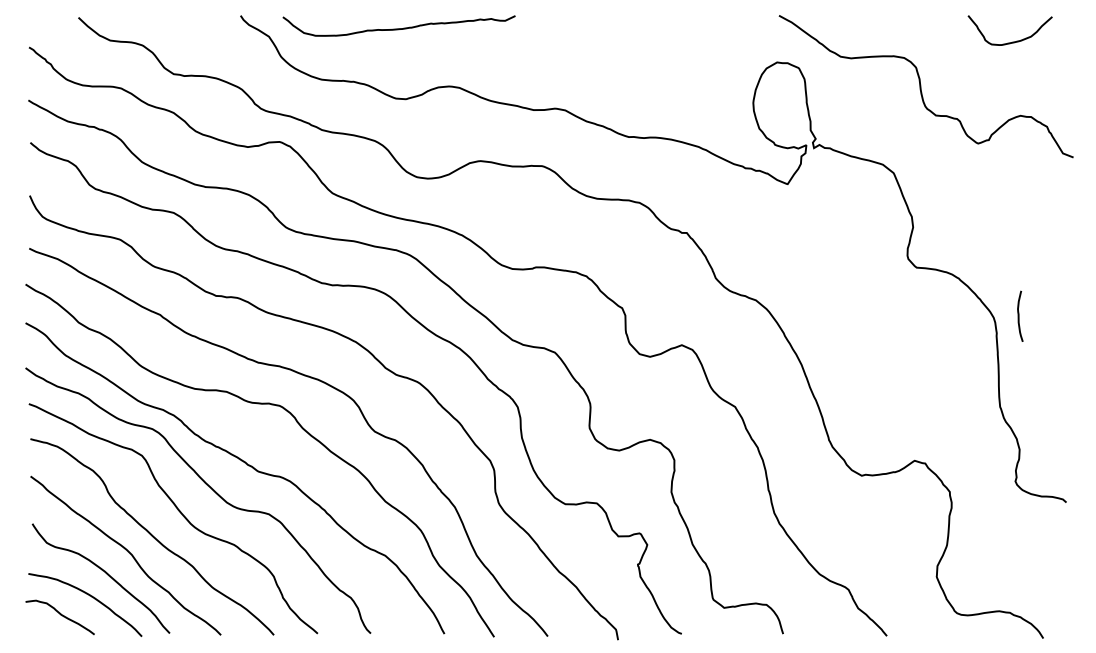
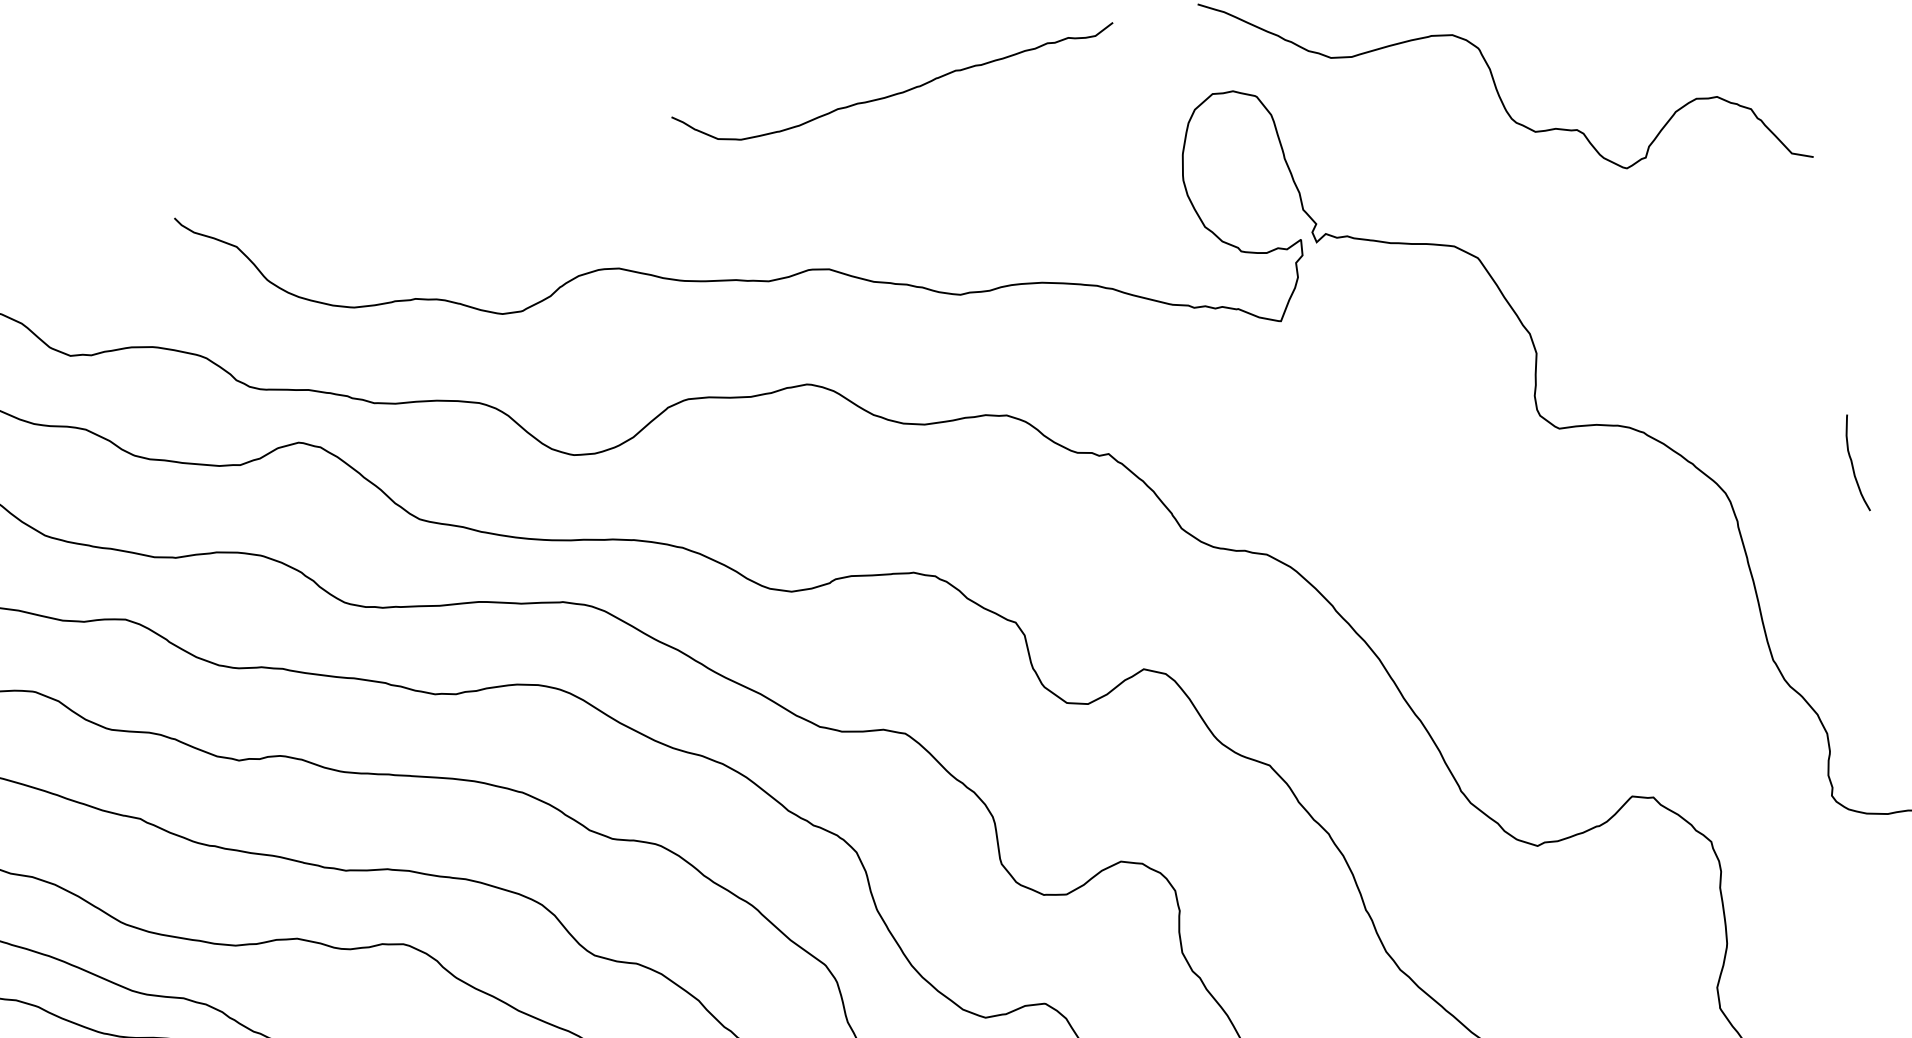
curve: (398, 28) -> (895, 92), moved
curve: (1019, 315) -> (1853, 462), moved

